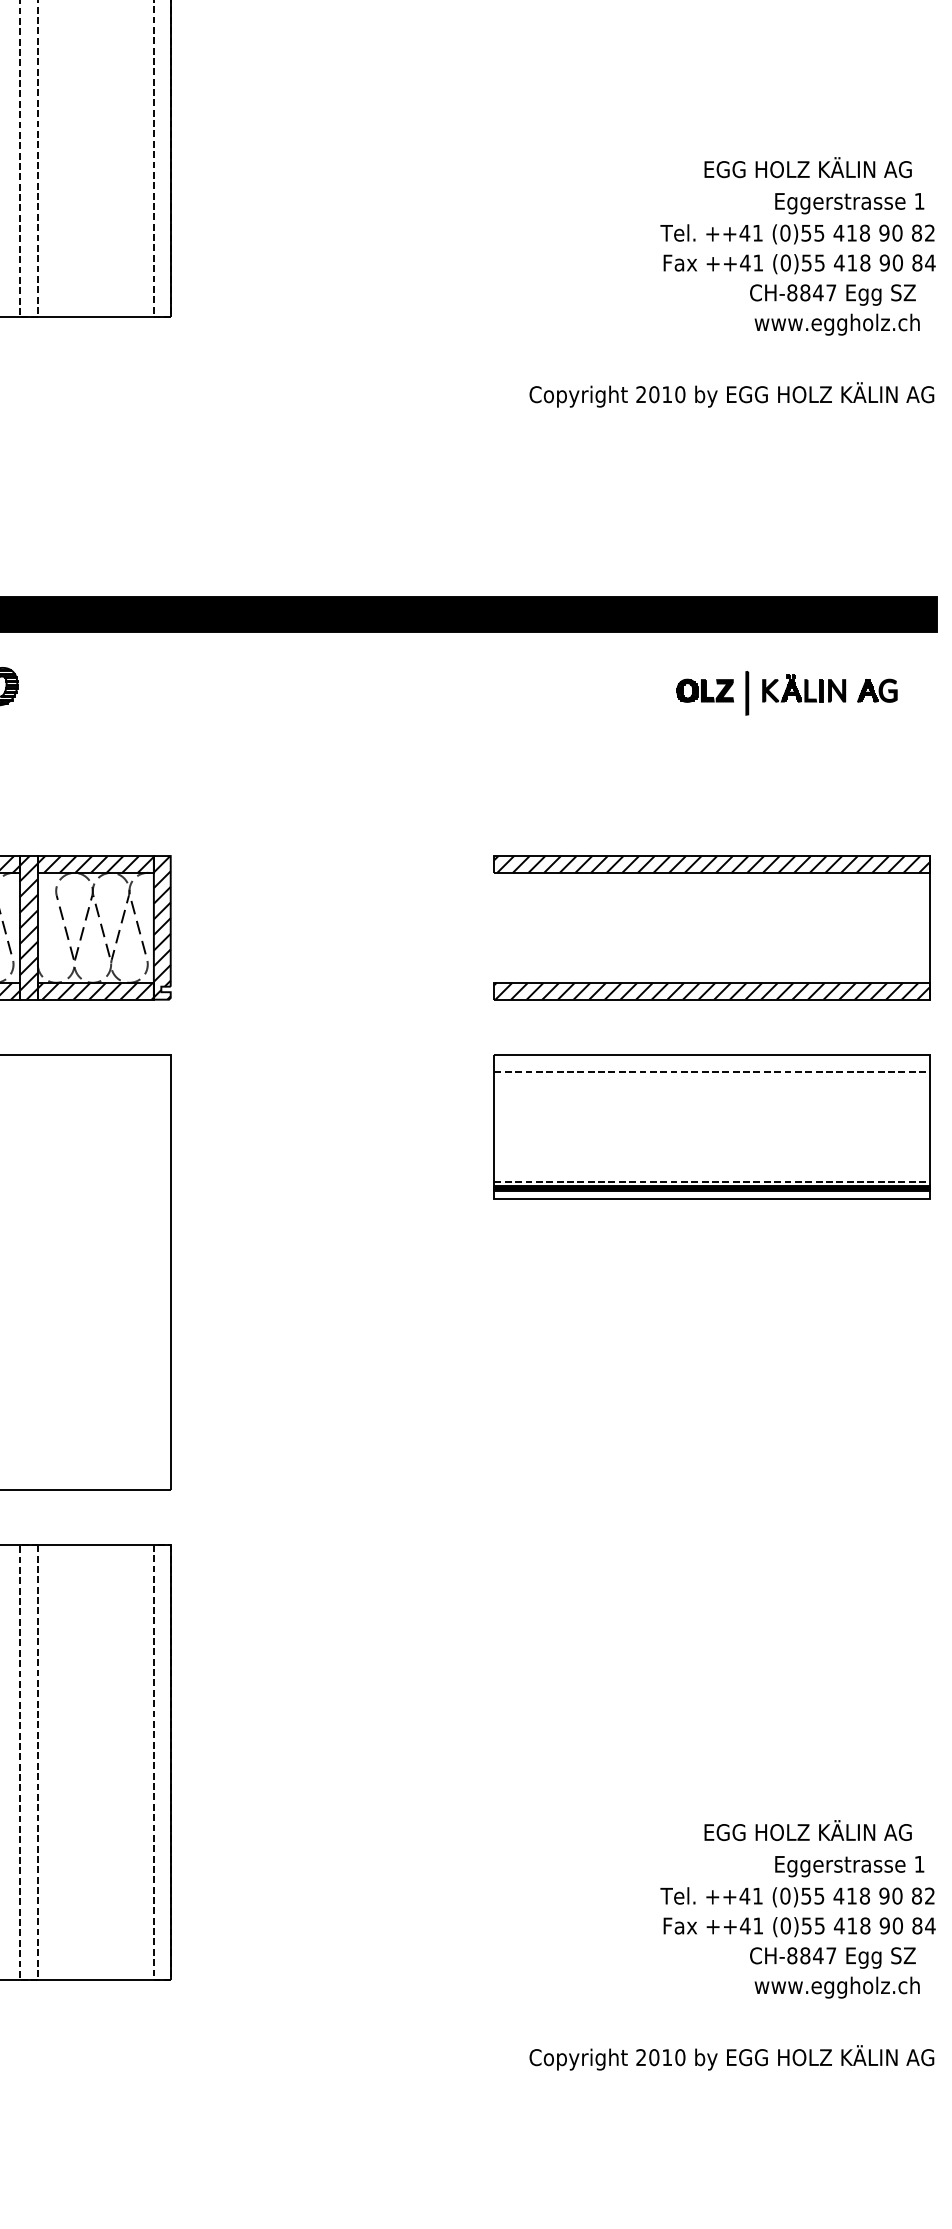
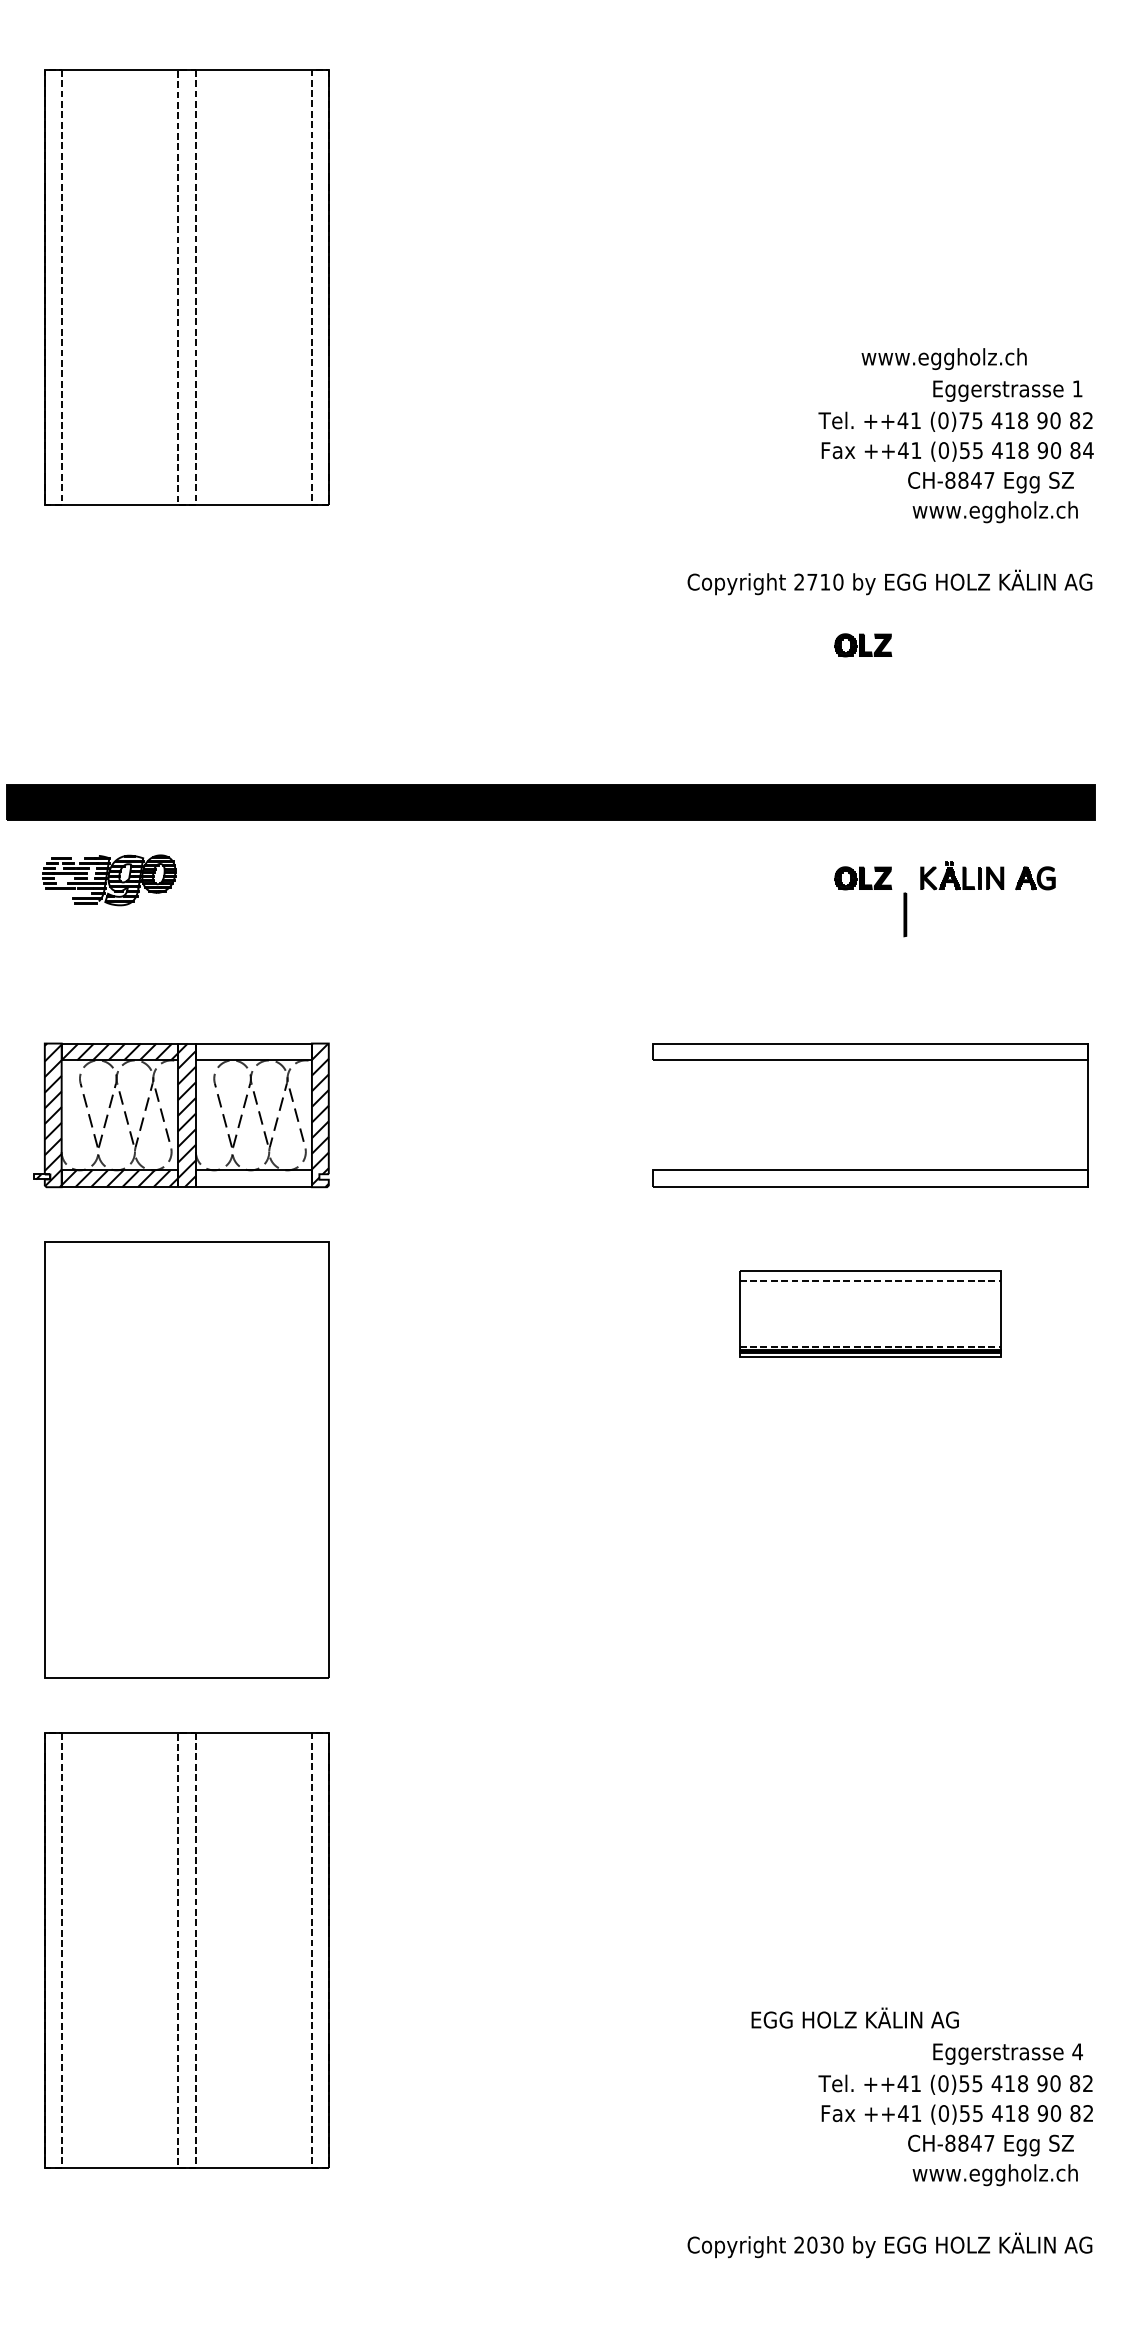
text: (807, 169) -> (965, 357), EGG HOLZ KÄLIN AG -> www.eggholz.ch
text: (806, 232) -> (964, 420), (0)55 -> (0)75
text: (654, 393) -> (812, 581), 2010 -> 2710
part: (705, 457) -> (863, 645), added
line: (747, 692) -> (905, 914), moved
hatch: (95, 863) -> (253, 1051), removed
hatch: (711, 863) -> (869, 1051), removed
hatch: (95, 990) -> (253, 1178), removed
hatch: (711, 990) -> (869, 1178), removed
part: (712, 1125) -> (870, 1313), size x0.6
text: (807, 1829) -> (854, 2017), moved
text: (919, 1863) -> (1077, 2051), 1 -> 4
text: (930, 1925) -> (1088, 2113), 84 -> 82
text: (667, 2056) -> (825, 2244), 2010 -> 2030

